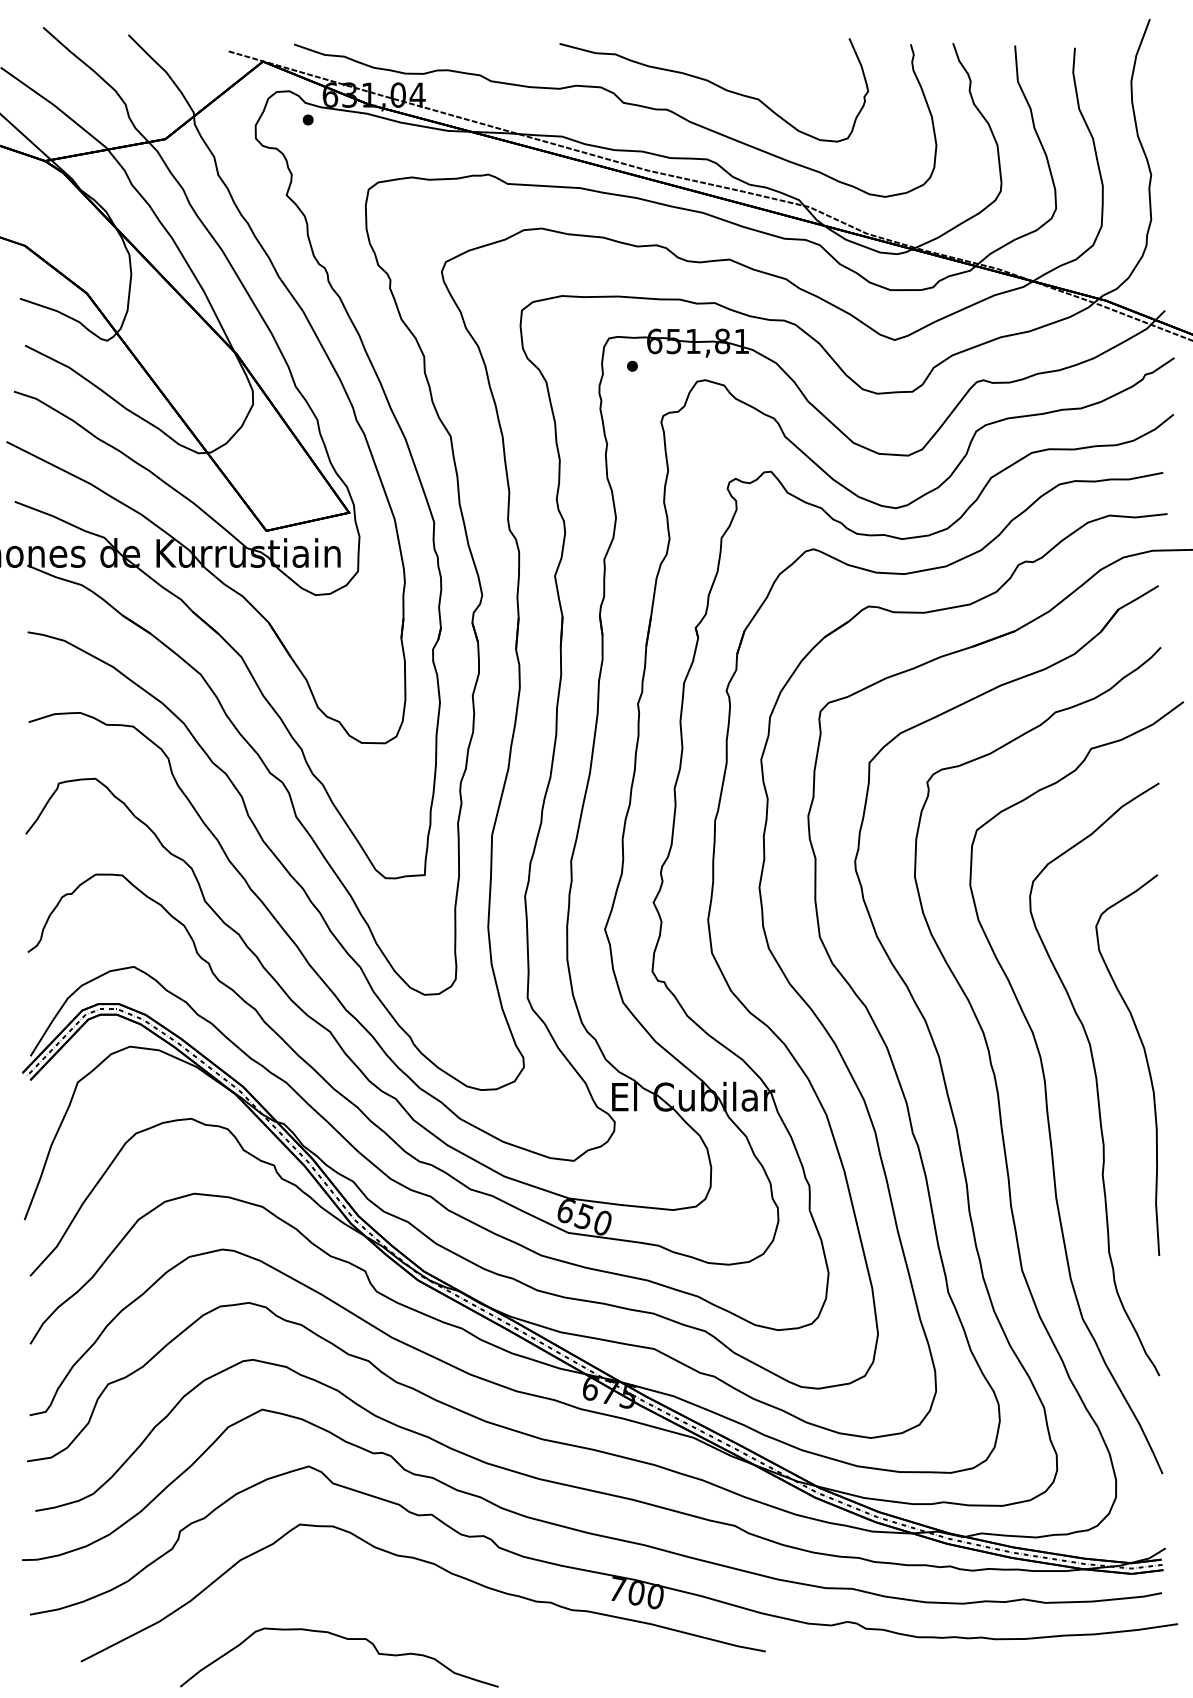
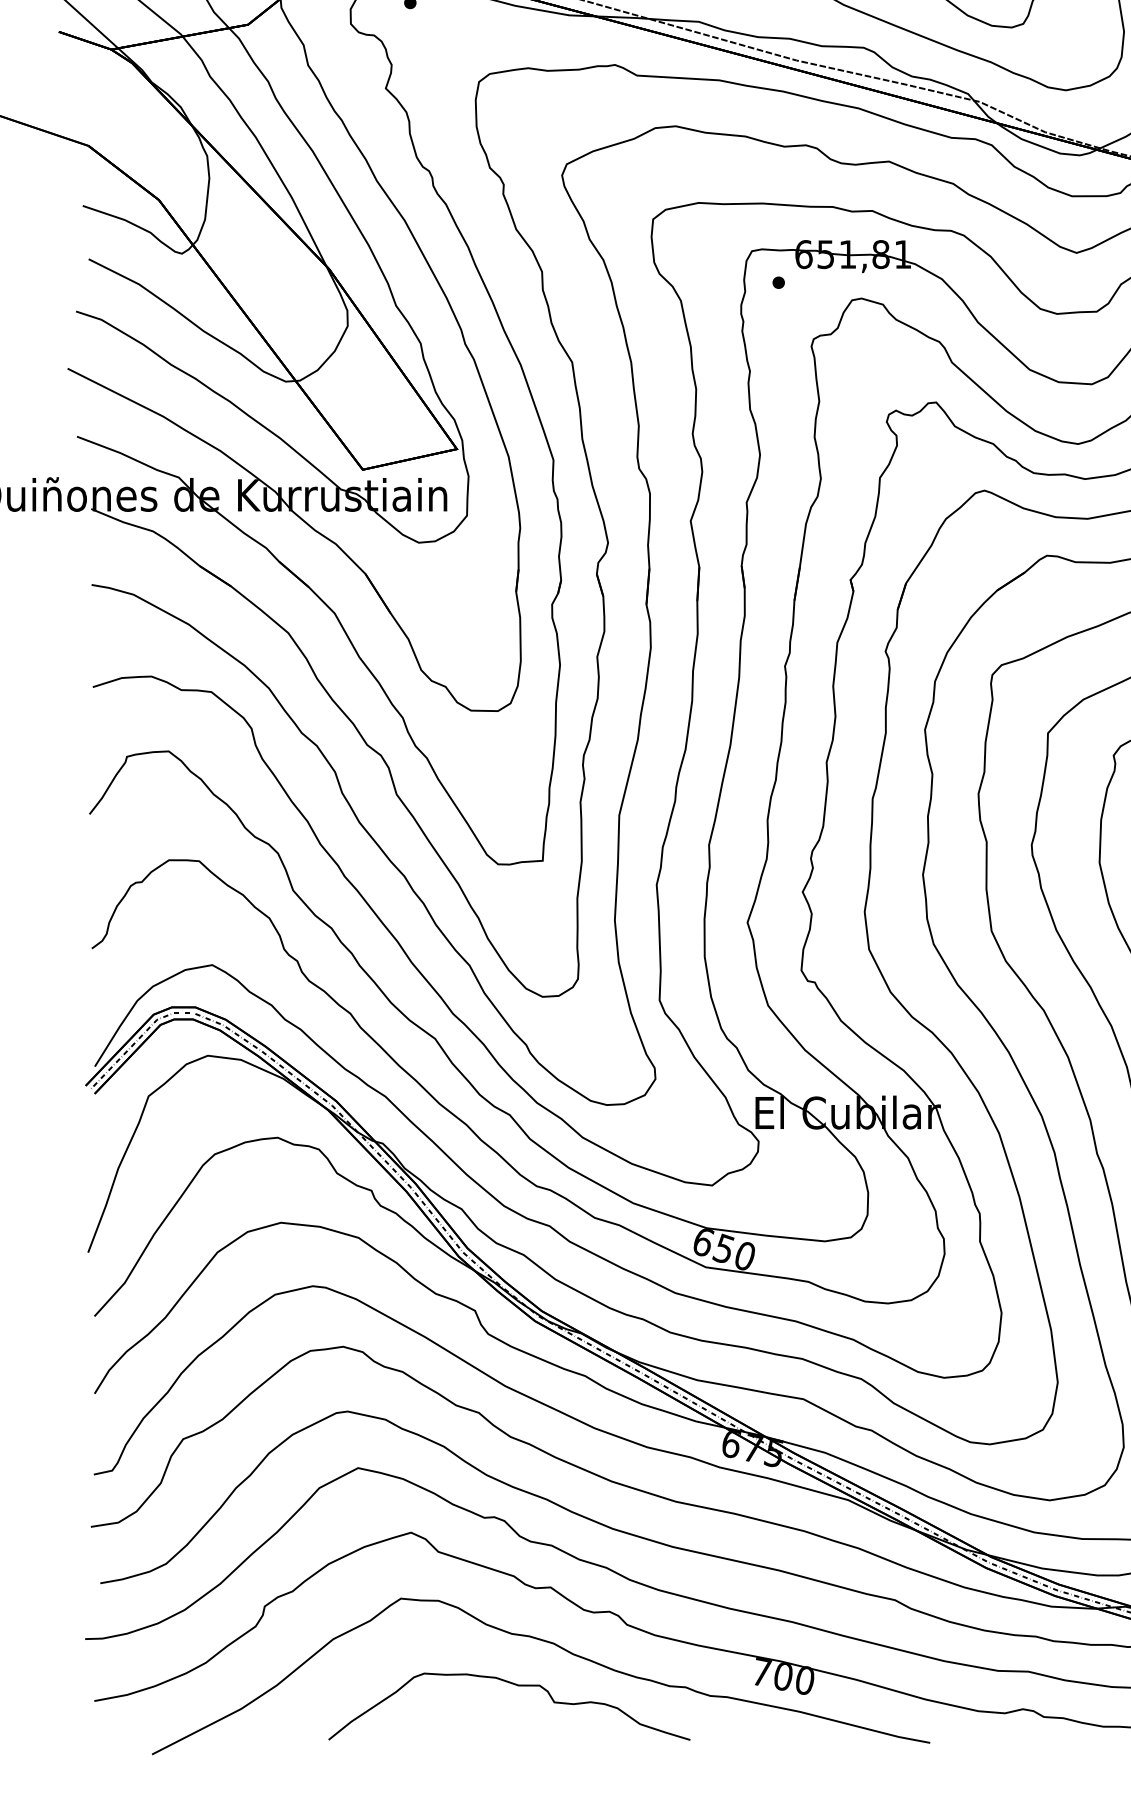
curve: (345, 1639) -> (516, 1686), moved

